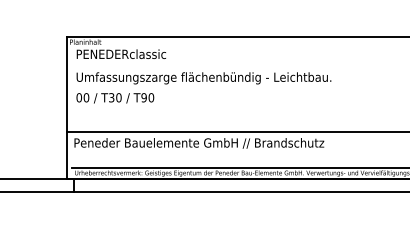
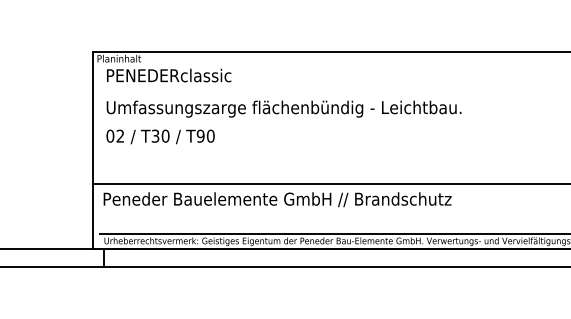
text: (86, 97) -> (120, 135), 00 -> 02

